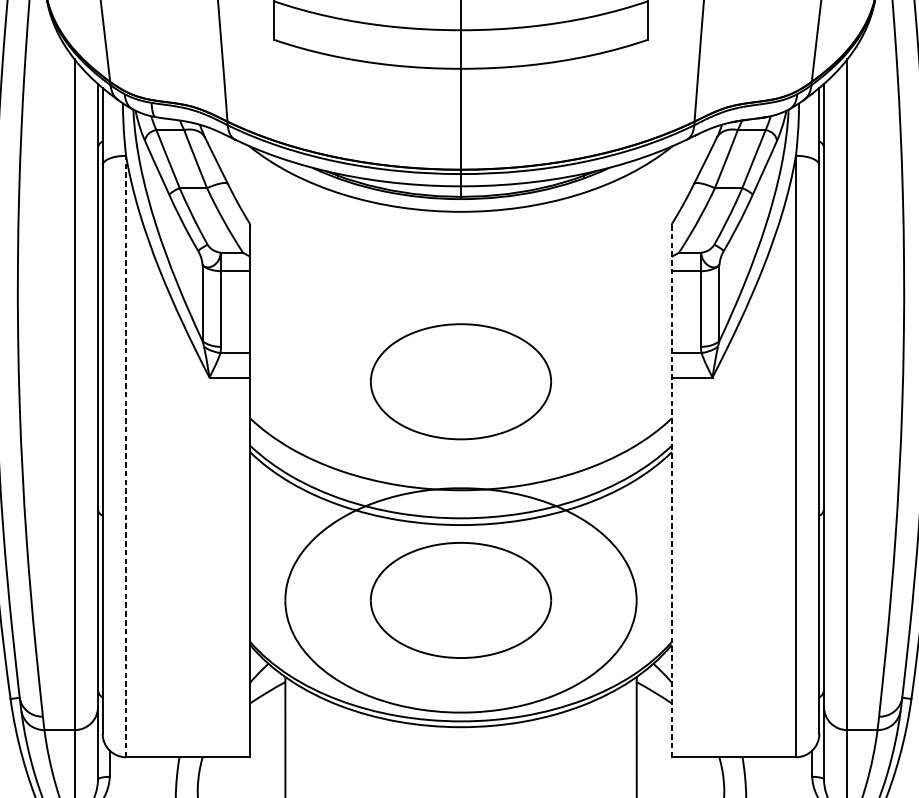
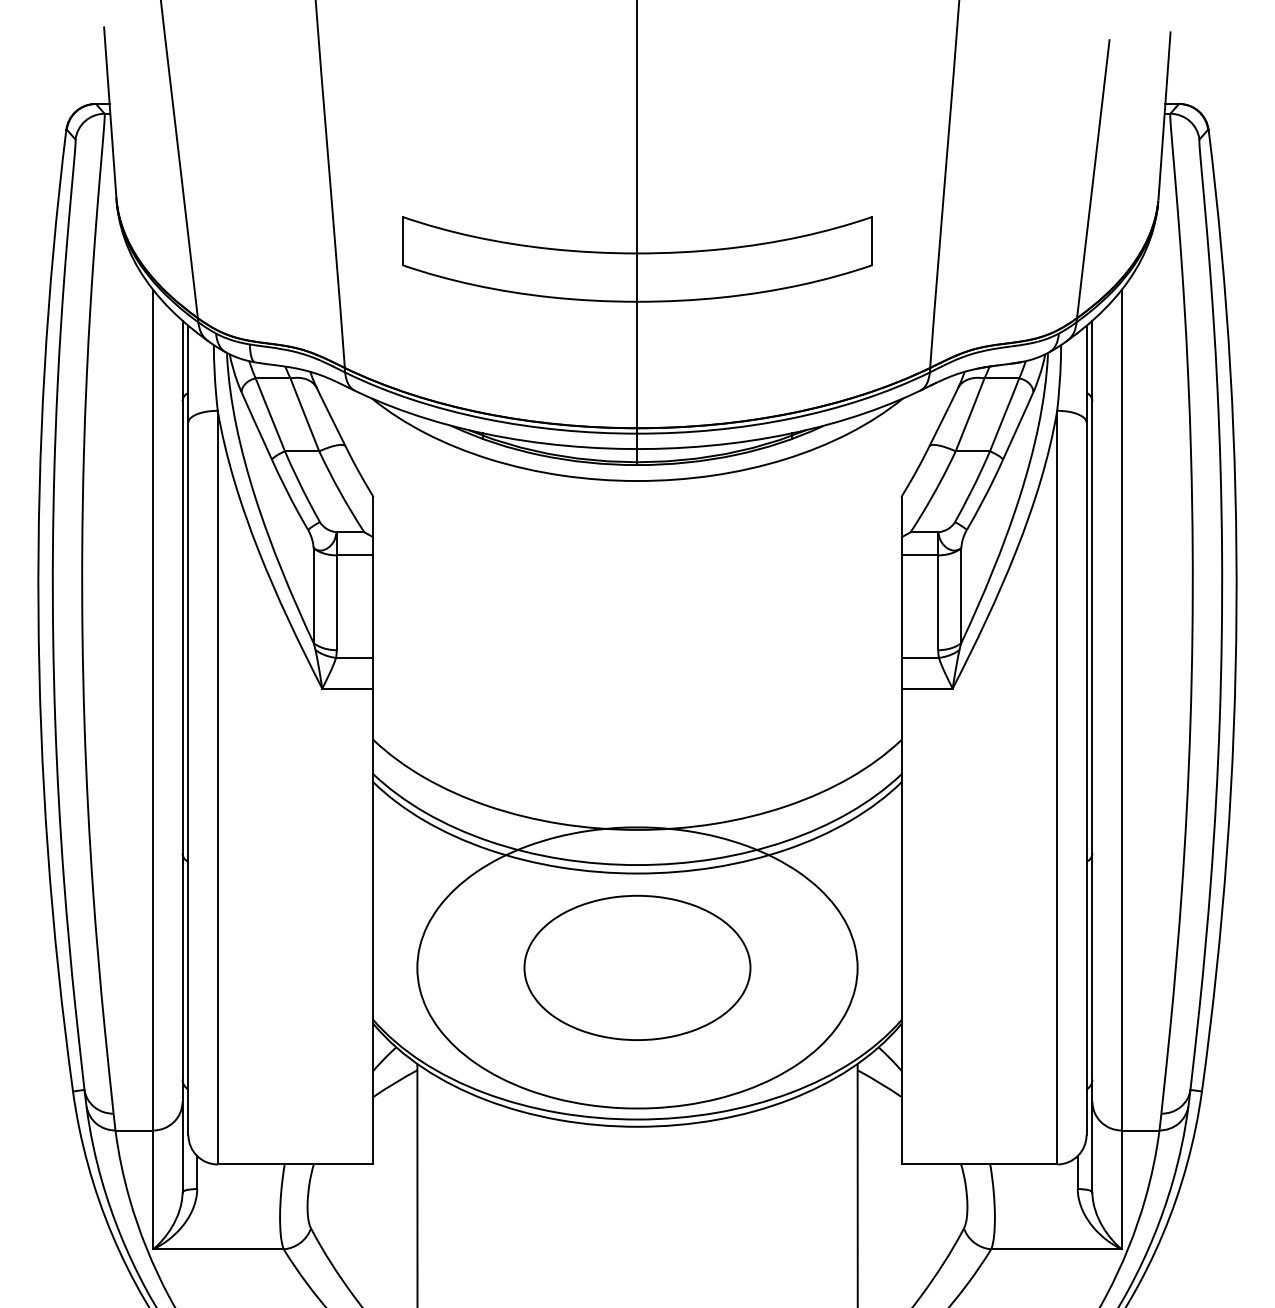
part: (461, 381) -> (637, 693), removed
line: (125, 456) -> (217, 787), dashed -> solid
line: (671, 490) -> (901, 830), dashed -> solid

